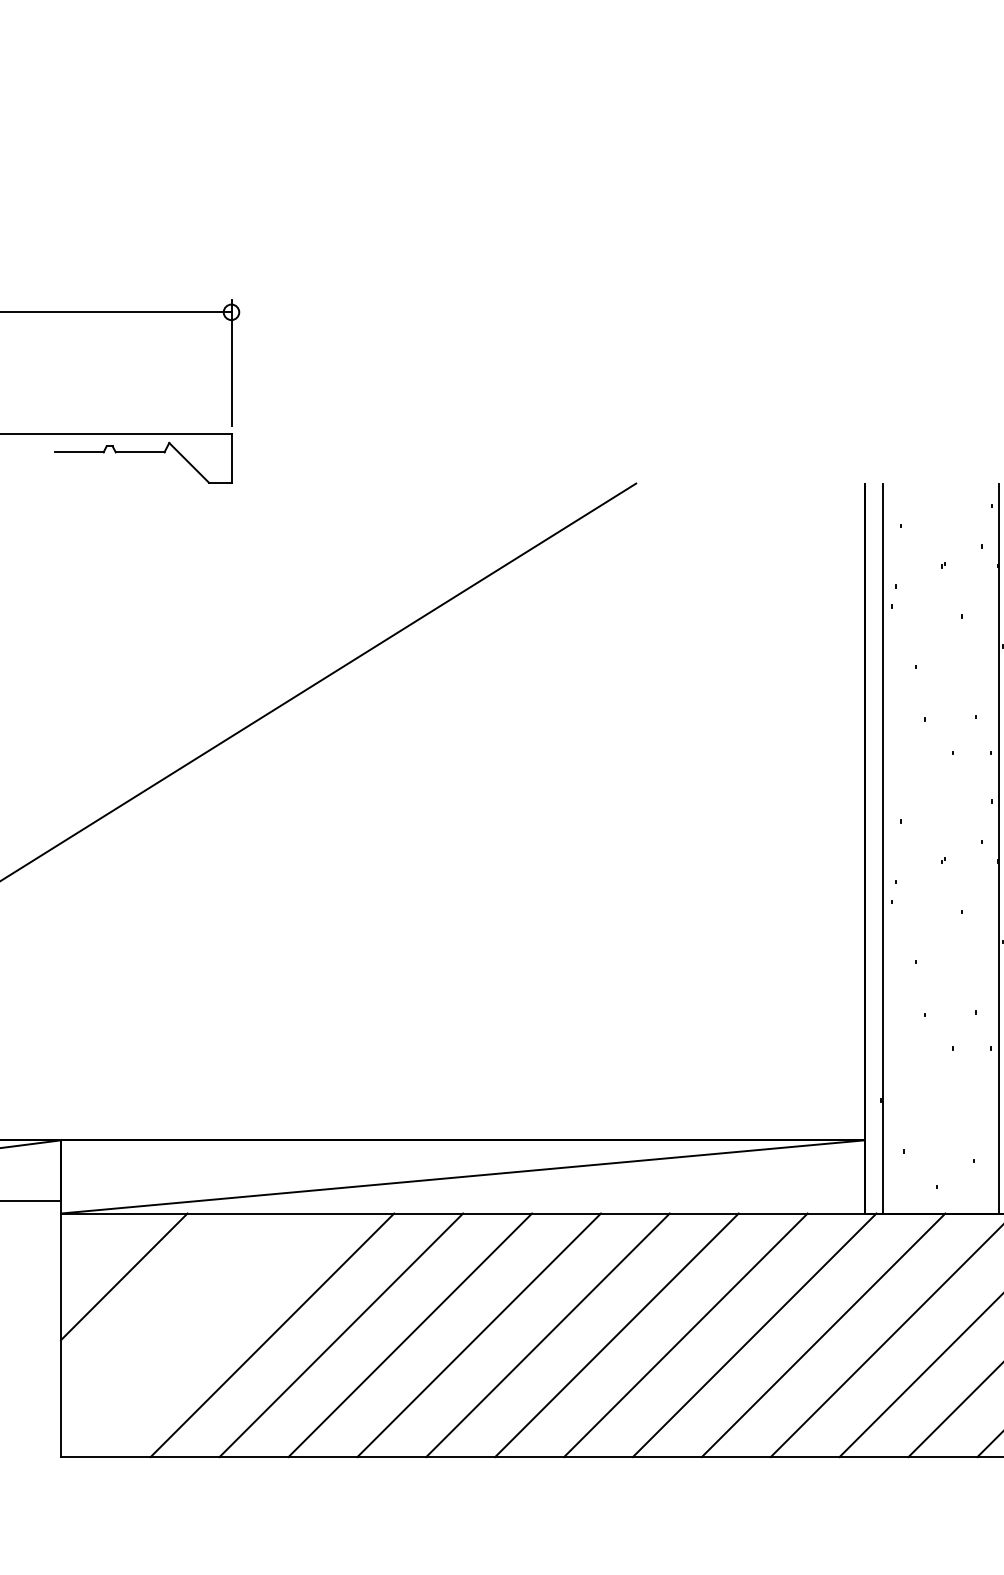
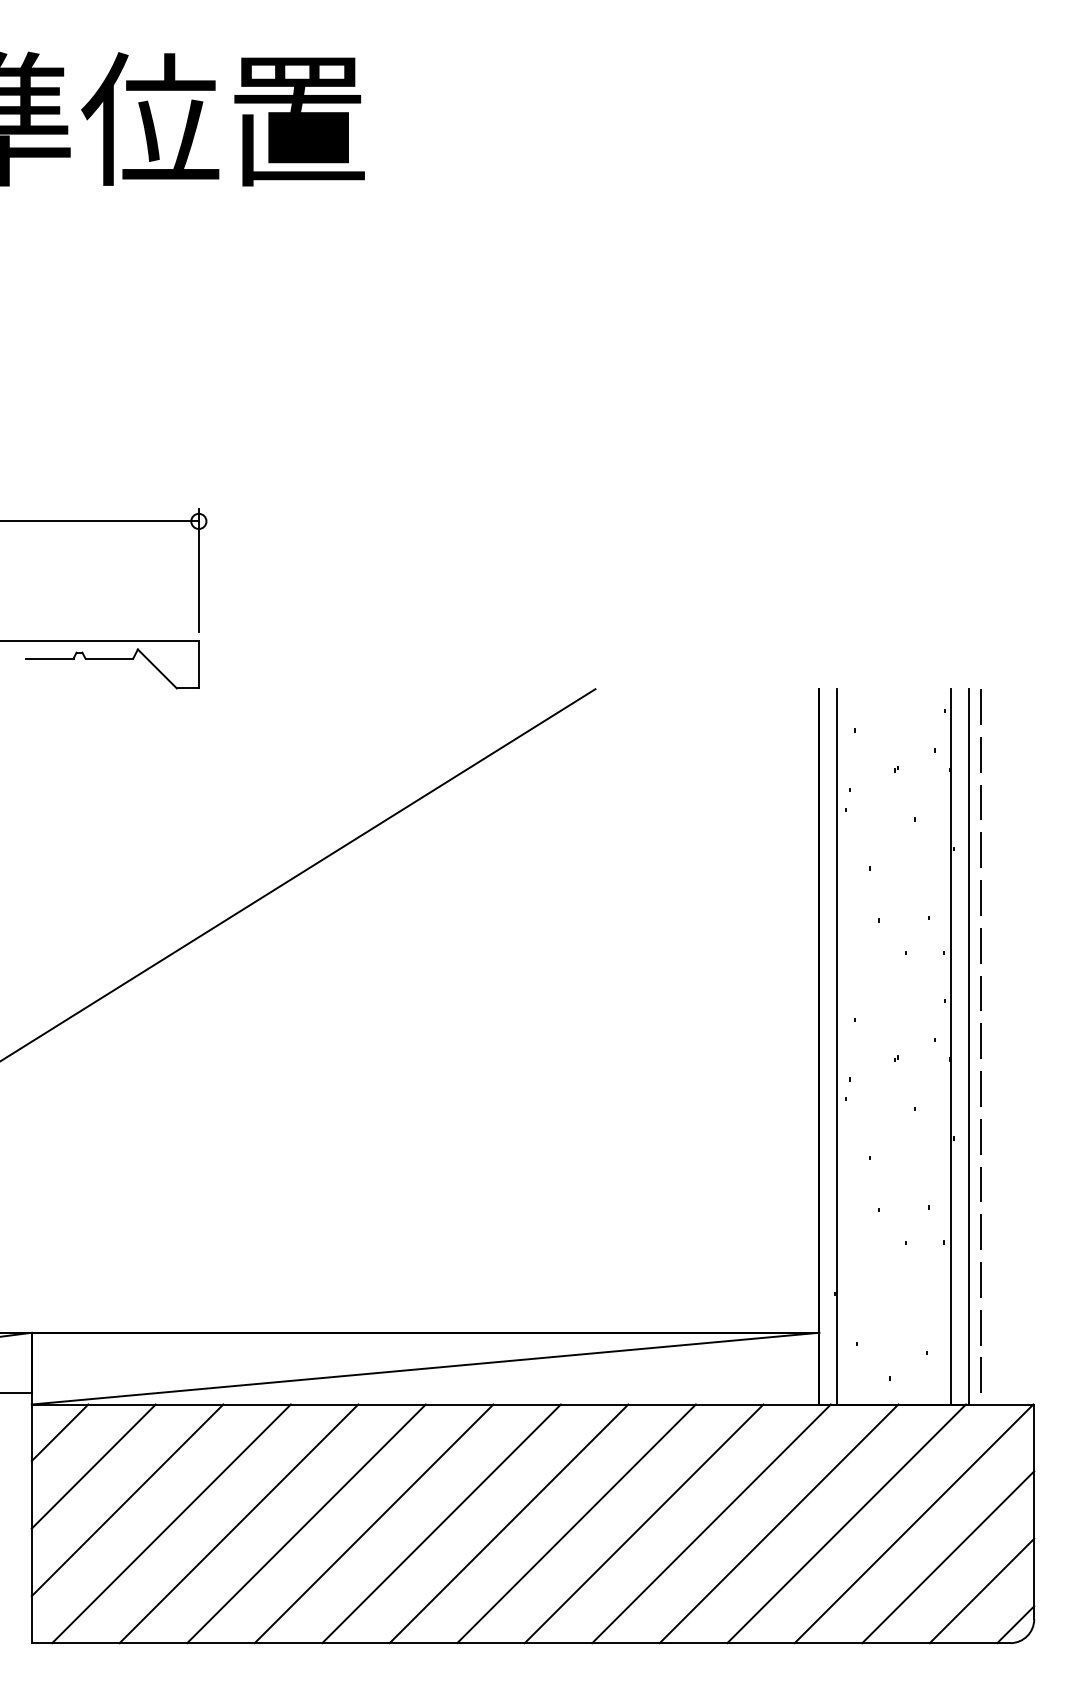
line: (89, 1242) -> (59, 1432), added
line: (158, 1311) -> (127, 1500), added
line: (203, 1334) -> (171, 1523), added

